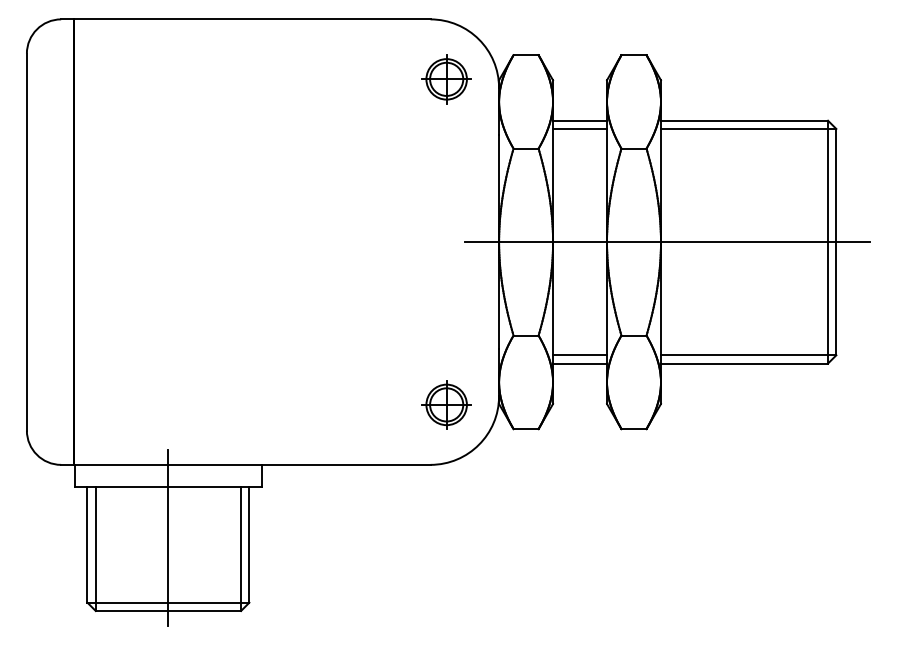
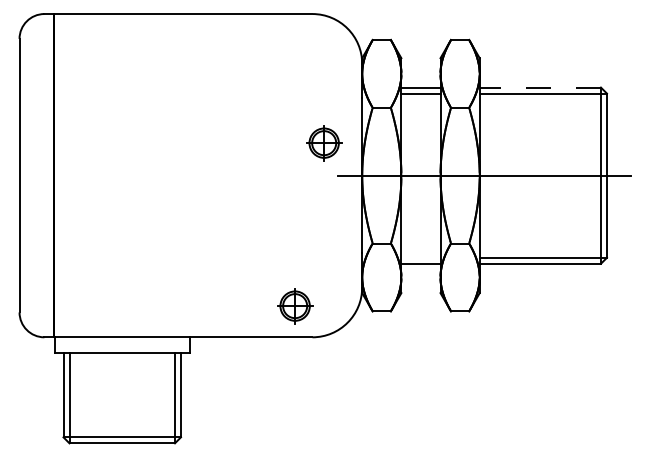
part: (446, 79) -> (324, 143), moved
line: (744, 120) -> (540, 87), solid -> dashed
line: (580, 355) -> (421, 257), removed
part: (446, 404) -> (295, 305), moved
line: (168, 537) -> (122, 390), removed

